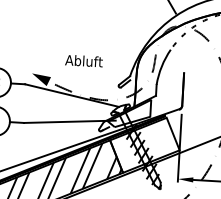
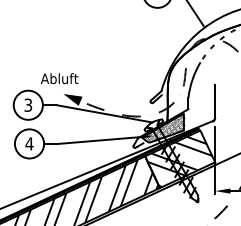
text: (83, 60) -> (59, 78), moved
hatch: (130, 113) -> (163, 128), added
hatch: (144, 147) -> (179, 161), added

